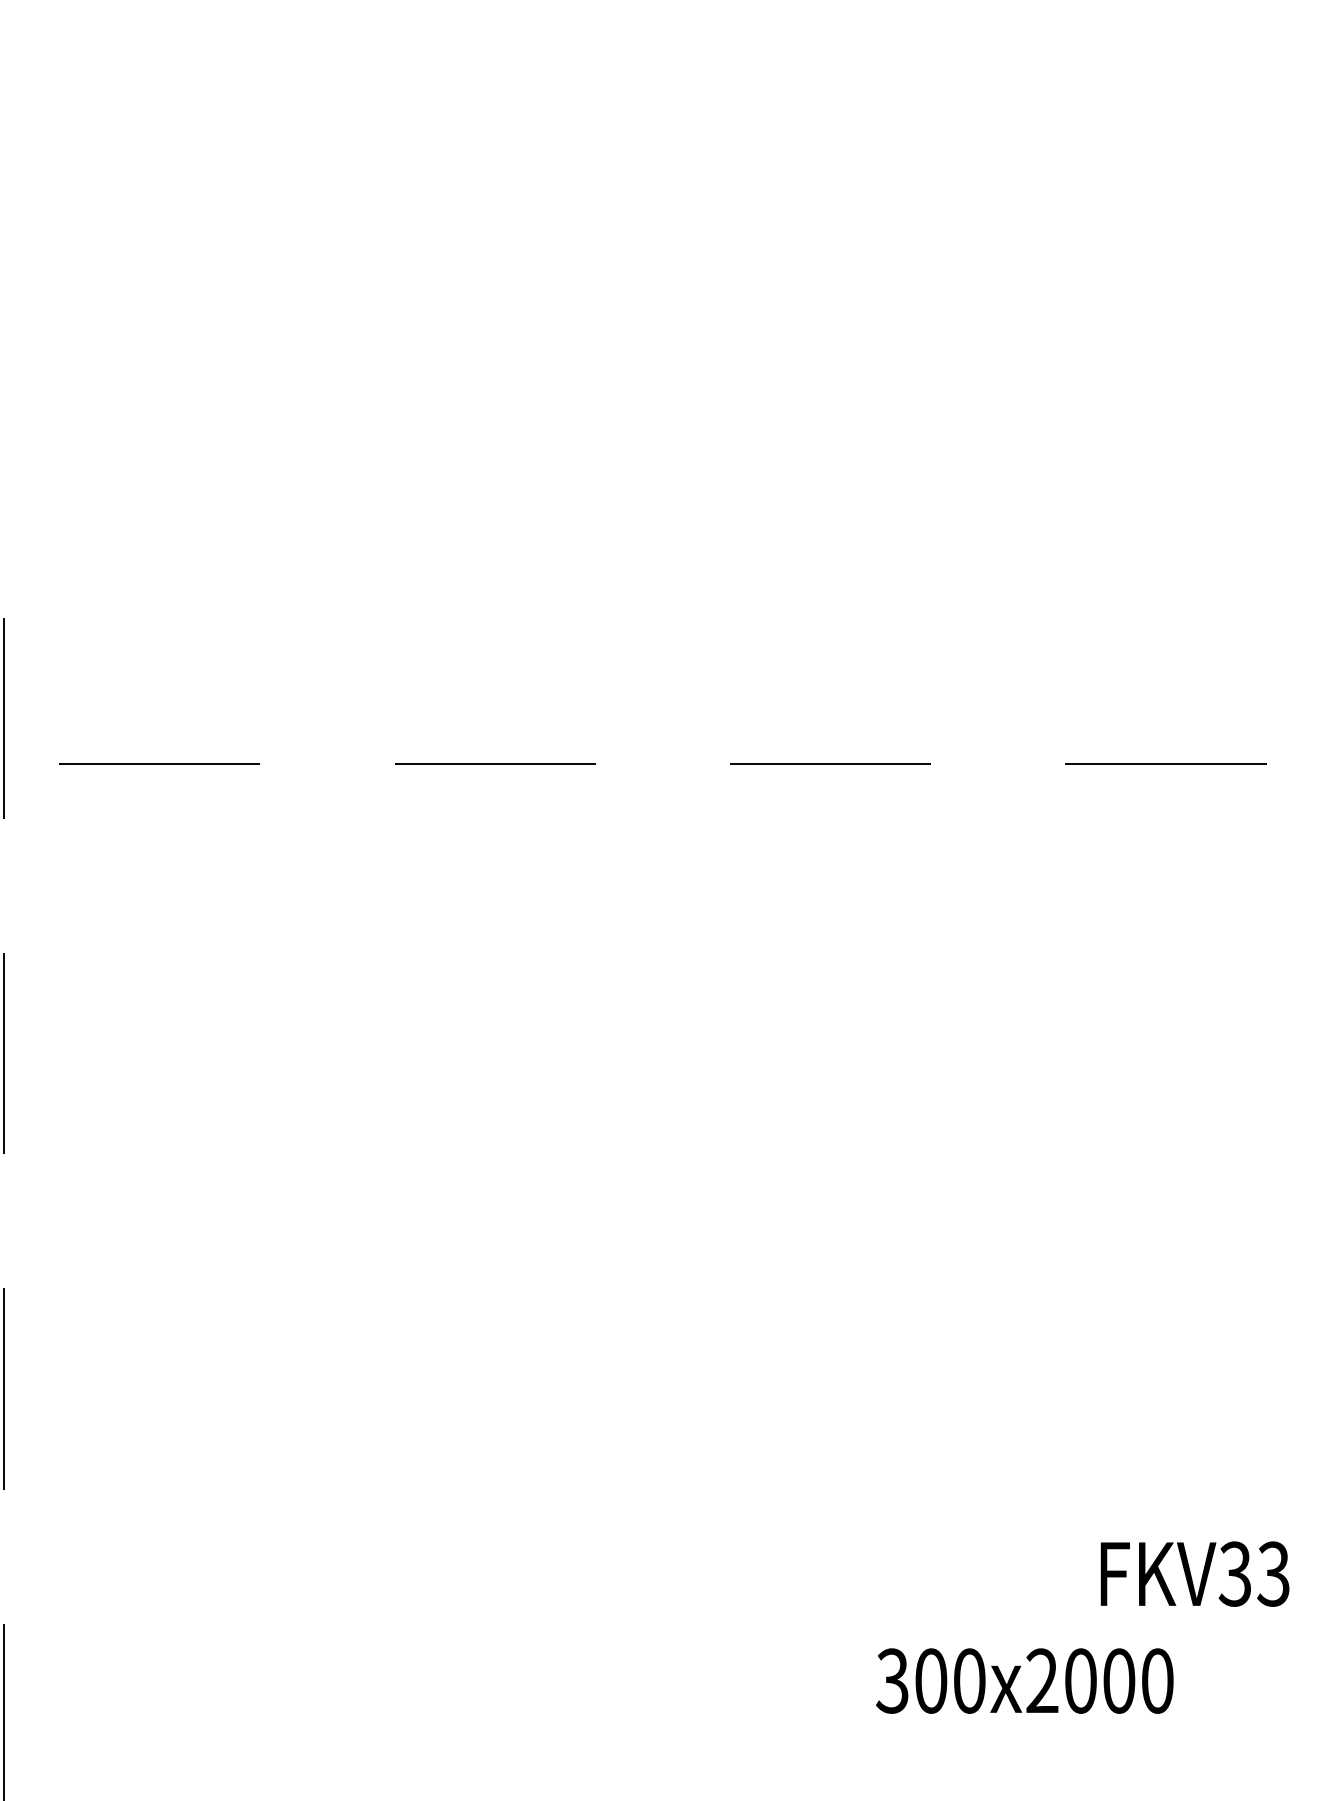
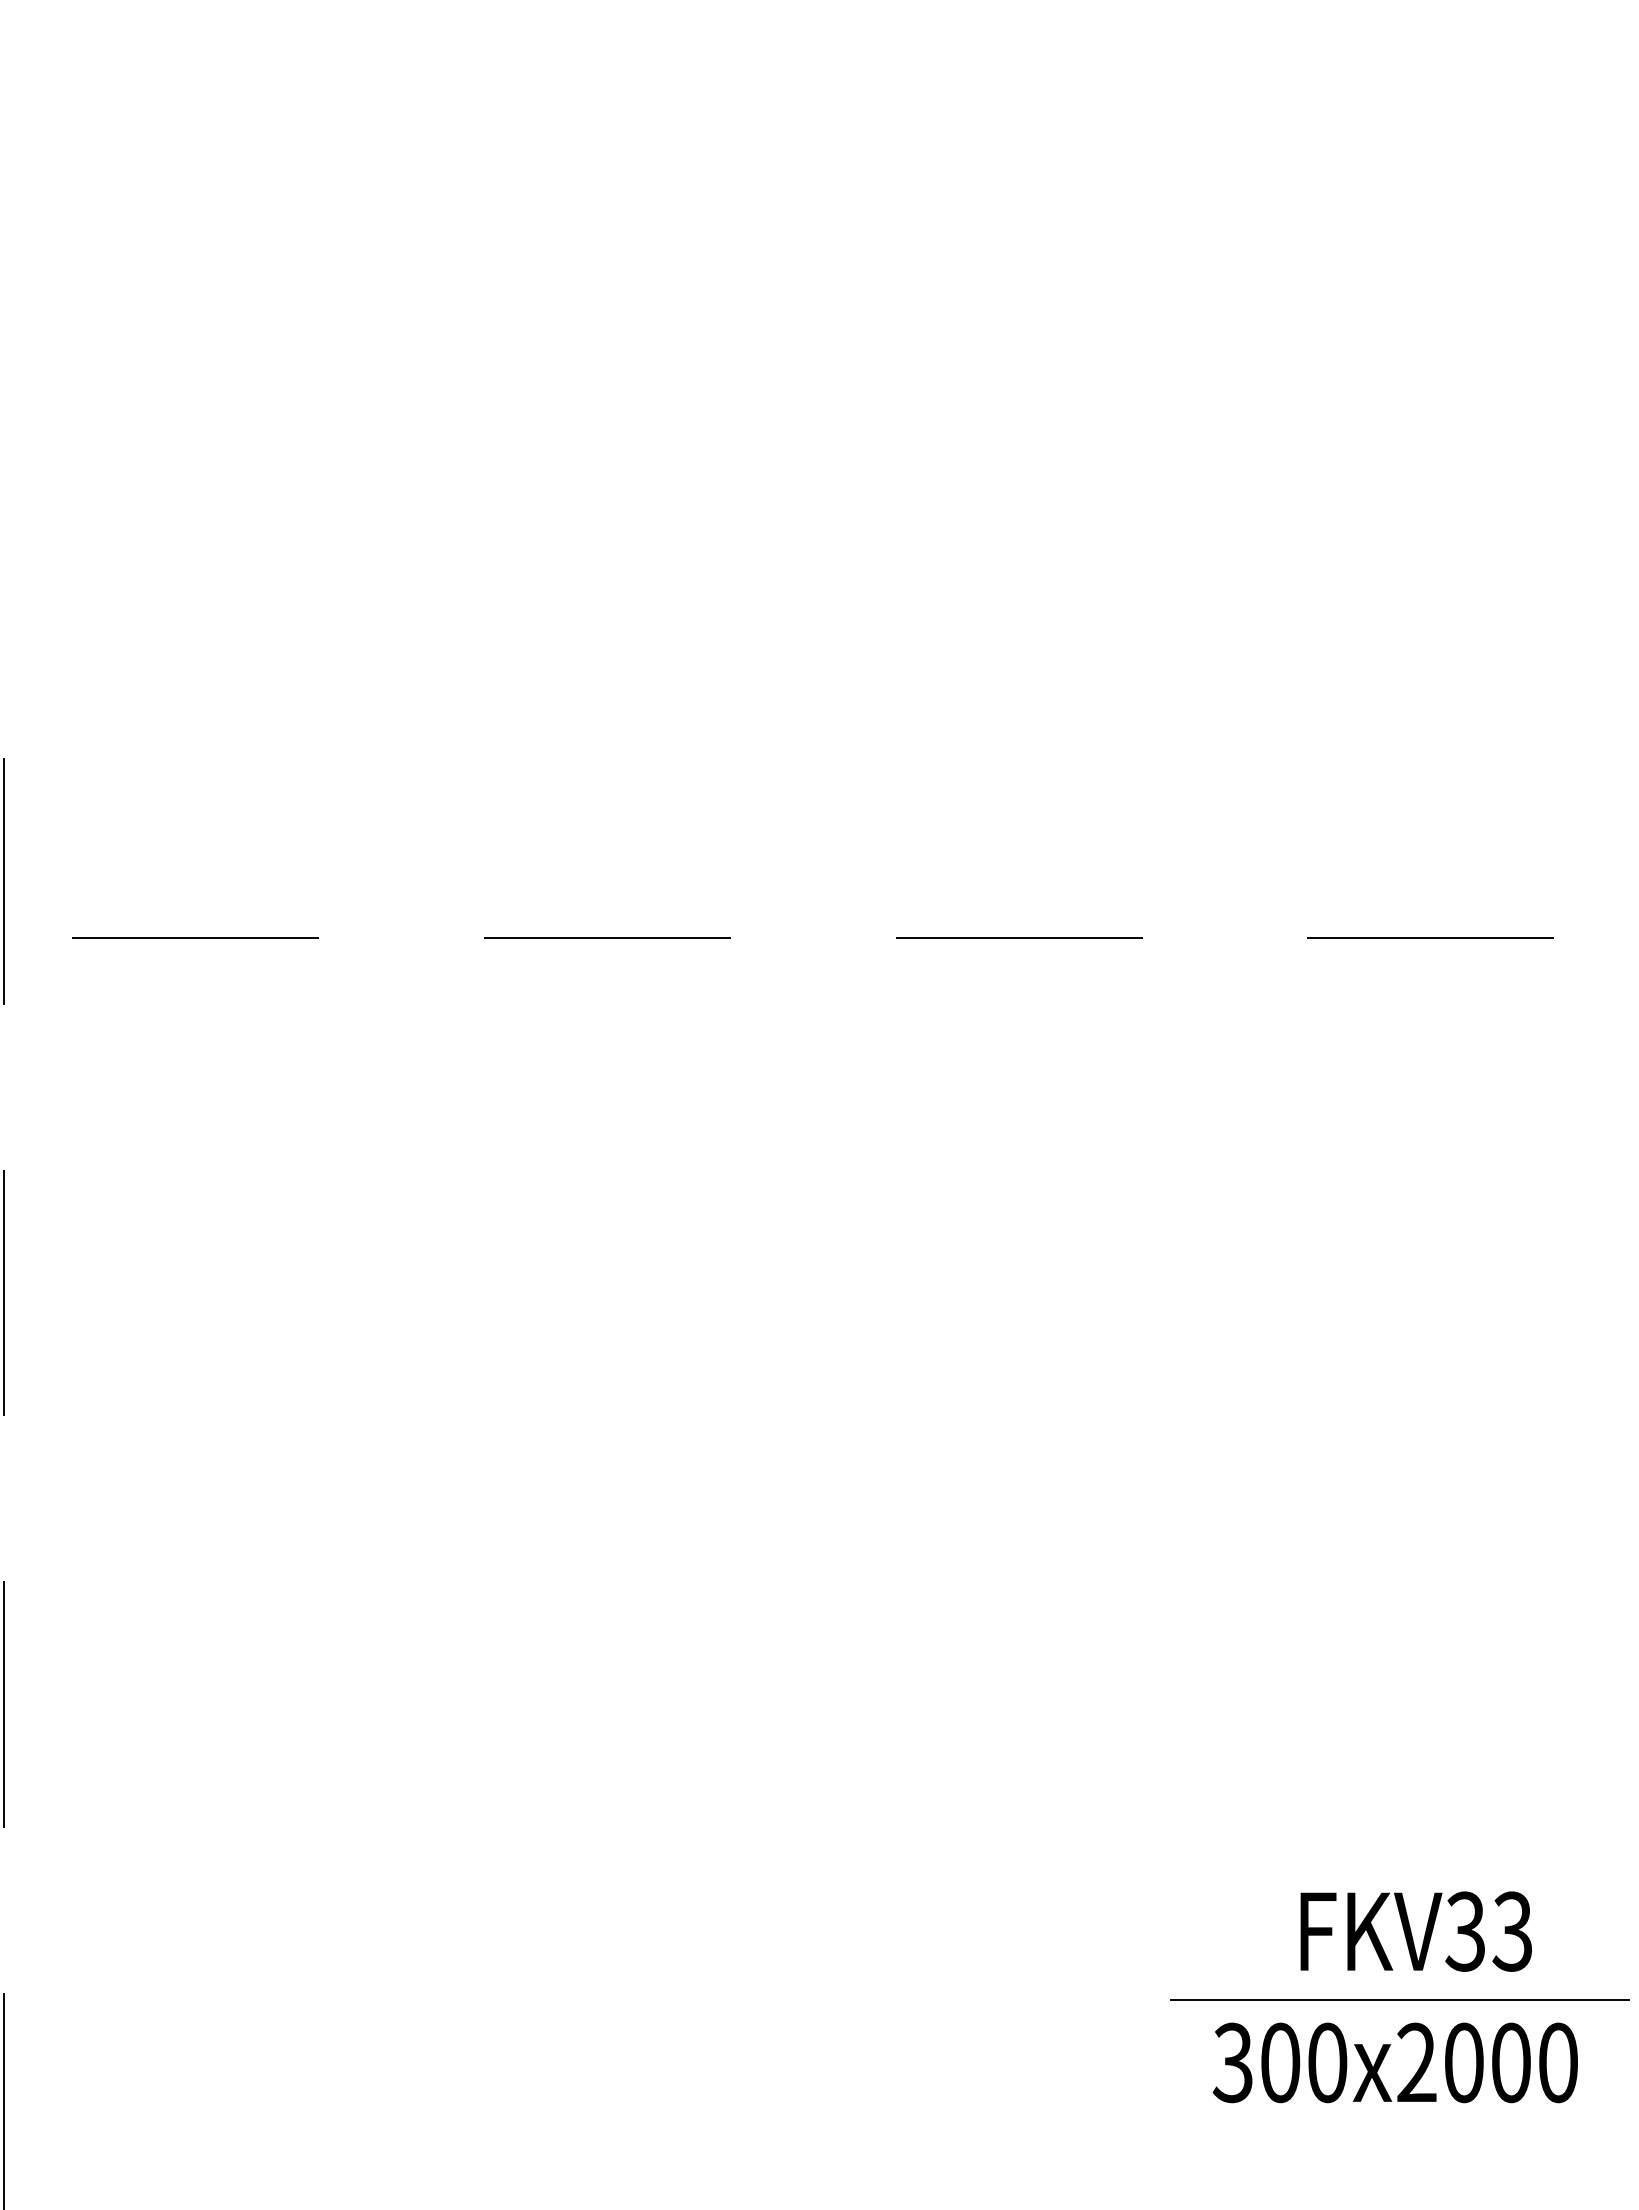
text: (1194, 1574) -> (1415, 1931), moved
line: (1140, 1630) -> (1399, 2000), added
text: (1024, 1680) -> (1394, 2062), moved

